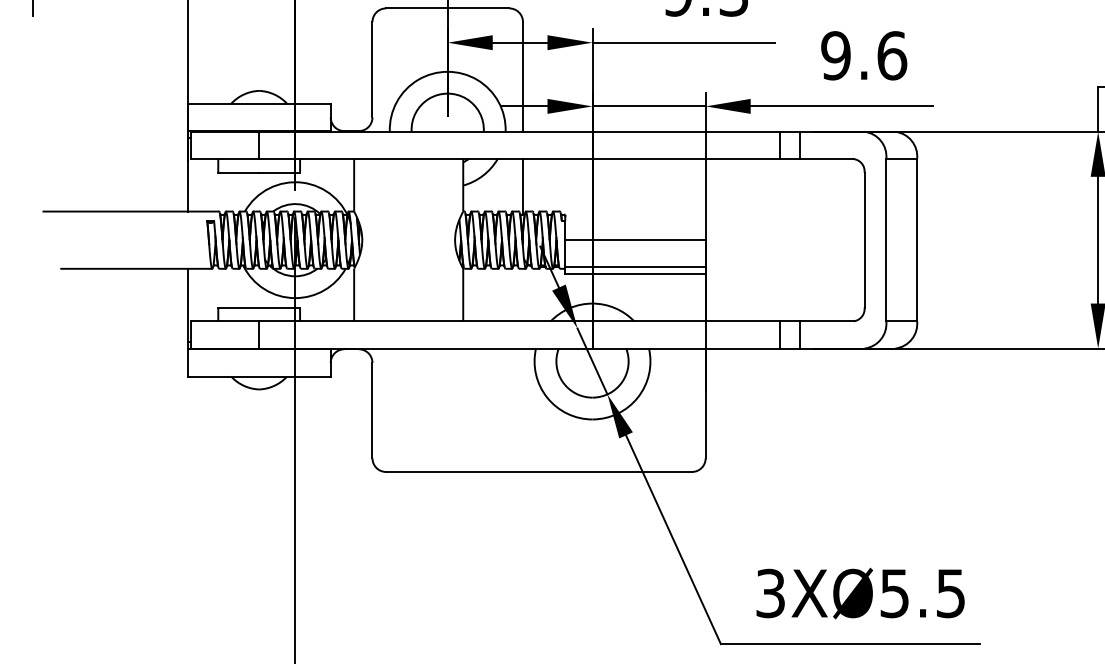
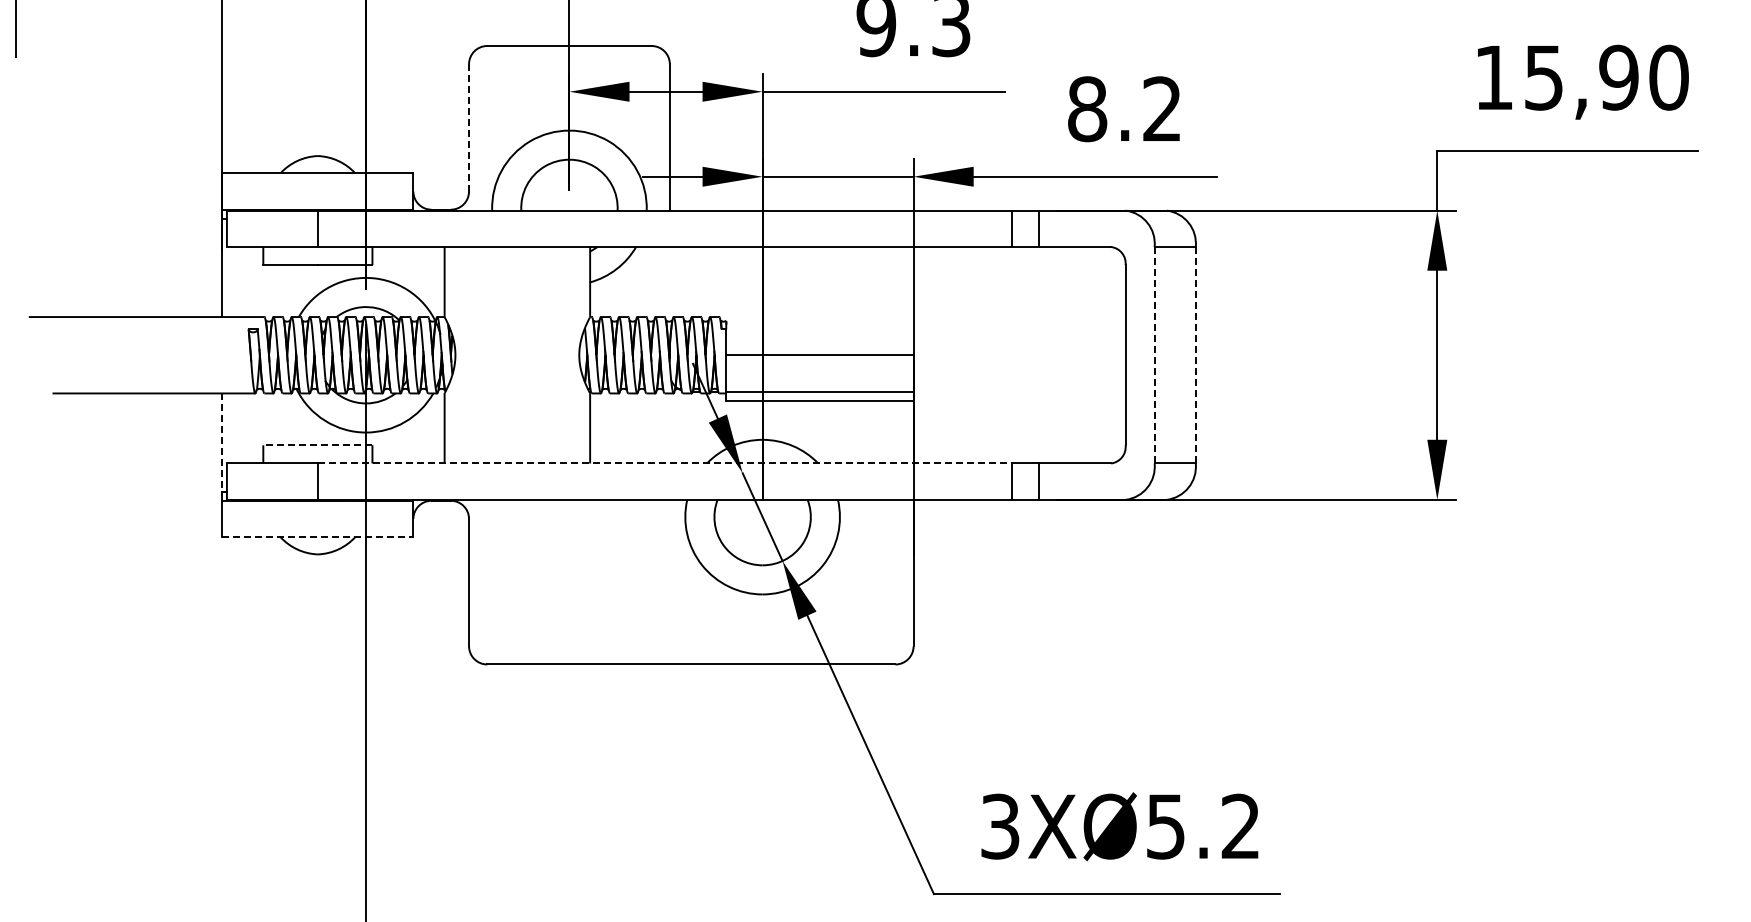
text: (863, 56) -> (1124, 109), 9.6 -> 8.2
line: (372, 69) -> (469, 127), solid -> dashed
line: (522, 187) -> (669, 284), removed
line: (886, 239) -> (1154, 354), solid -> dashed
line: (916, 239) -> (1195, 354), solid -> dashed
line: (187, 306) -> (222, 443), solid -> dashed
line: (258, 307) -> (317, 445), solid -> dashed
line: (519, 321) -> (665, 463), solid -> dashed
line: (259, 376) -> (318, 537), solid -> dashed
text: (950, 593) -> (1240, 826), 3XØ5.5 -> 3XØ5.2

